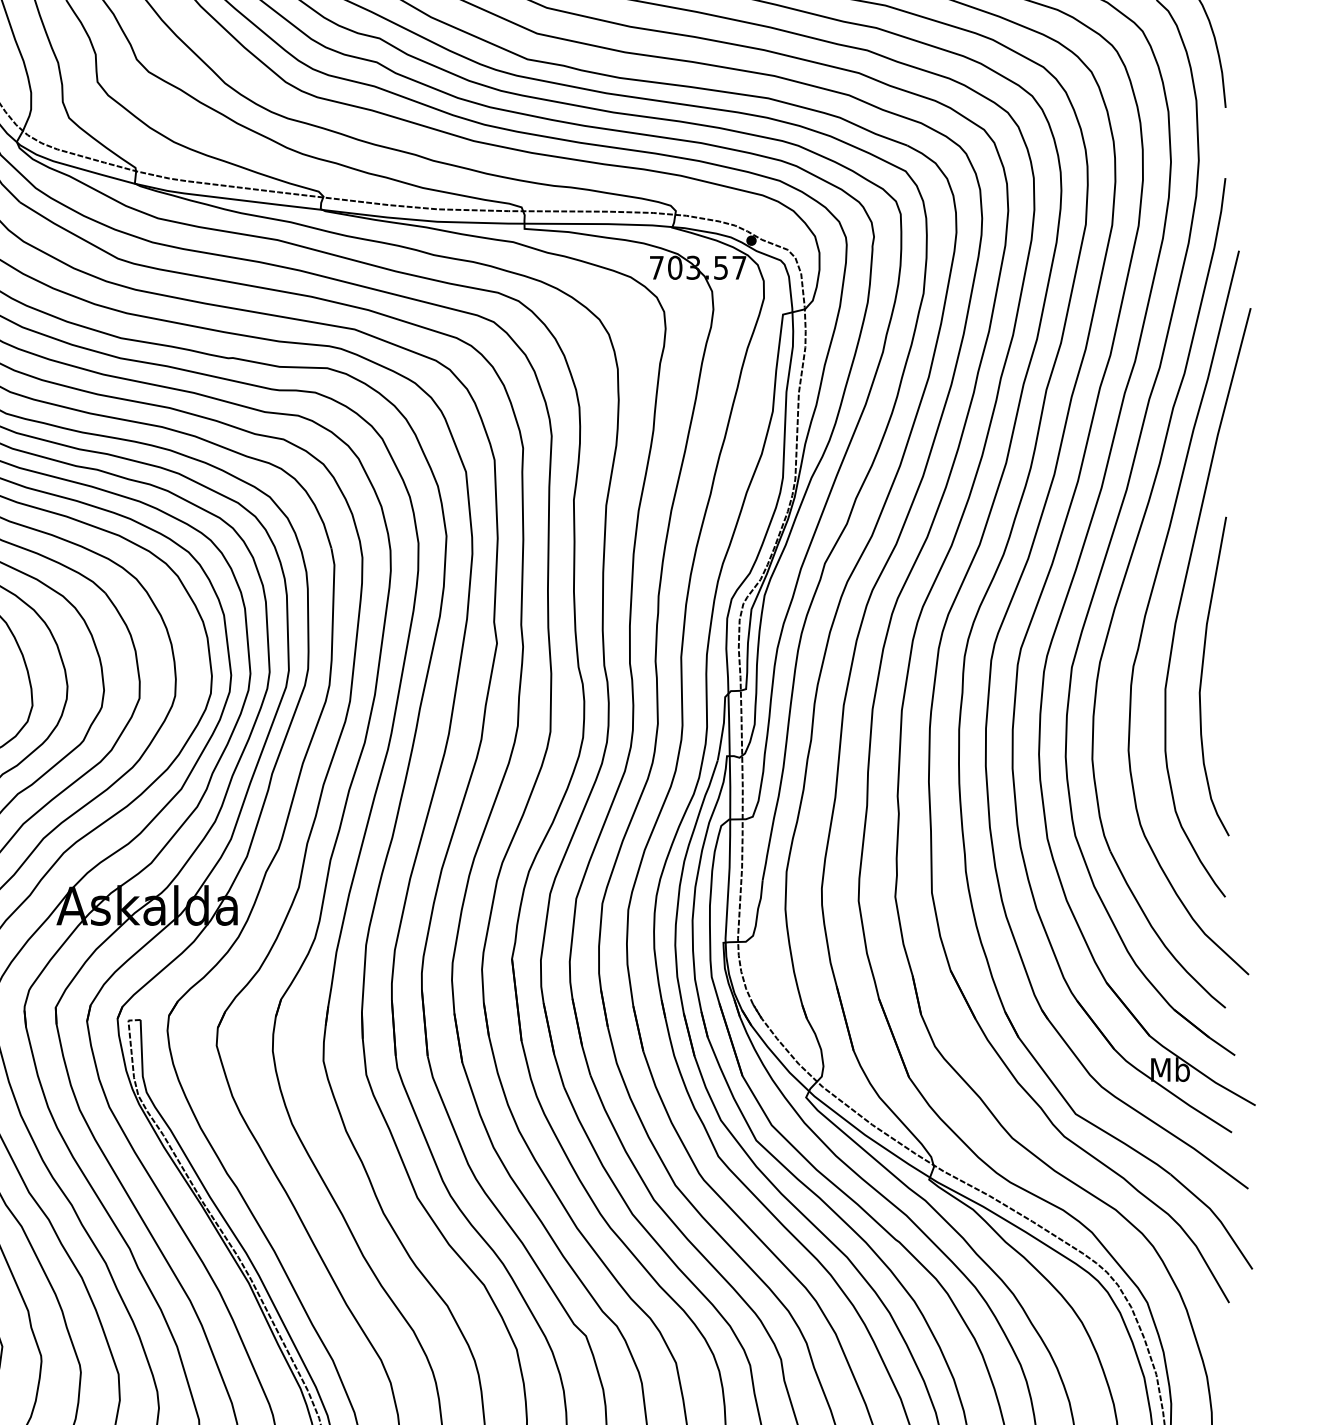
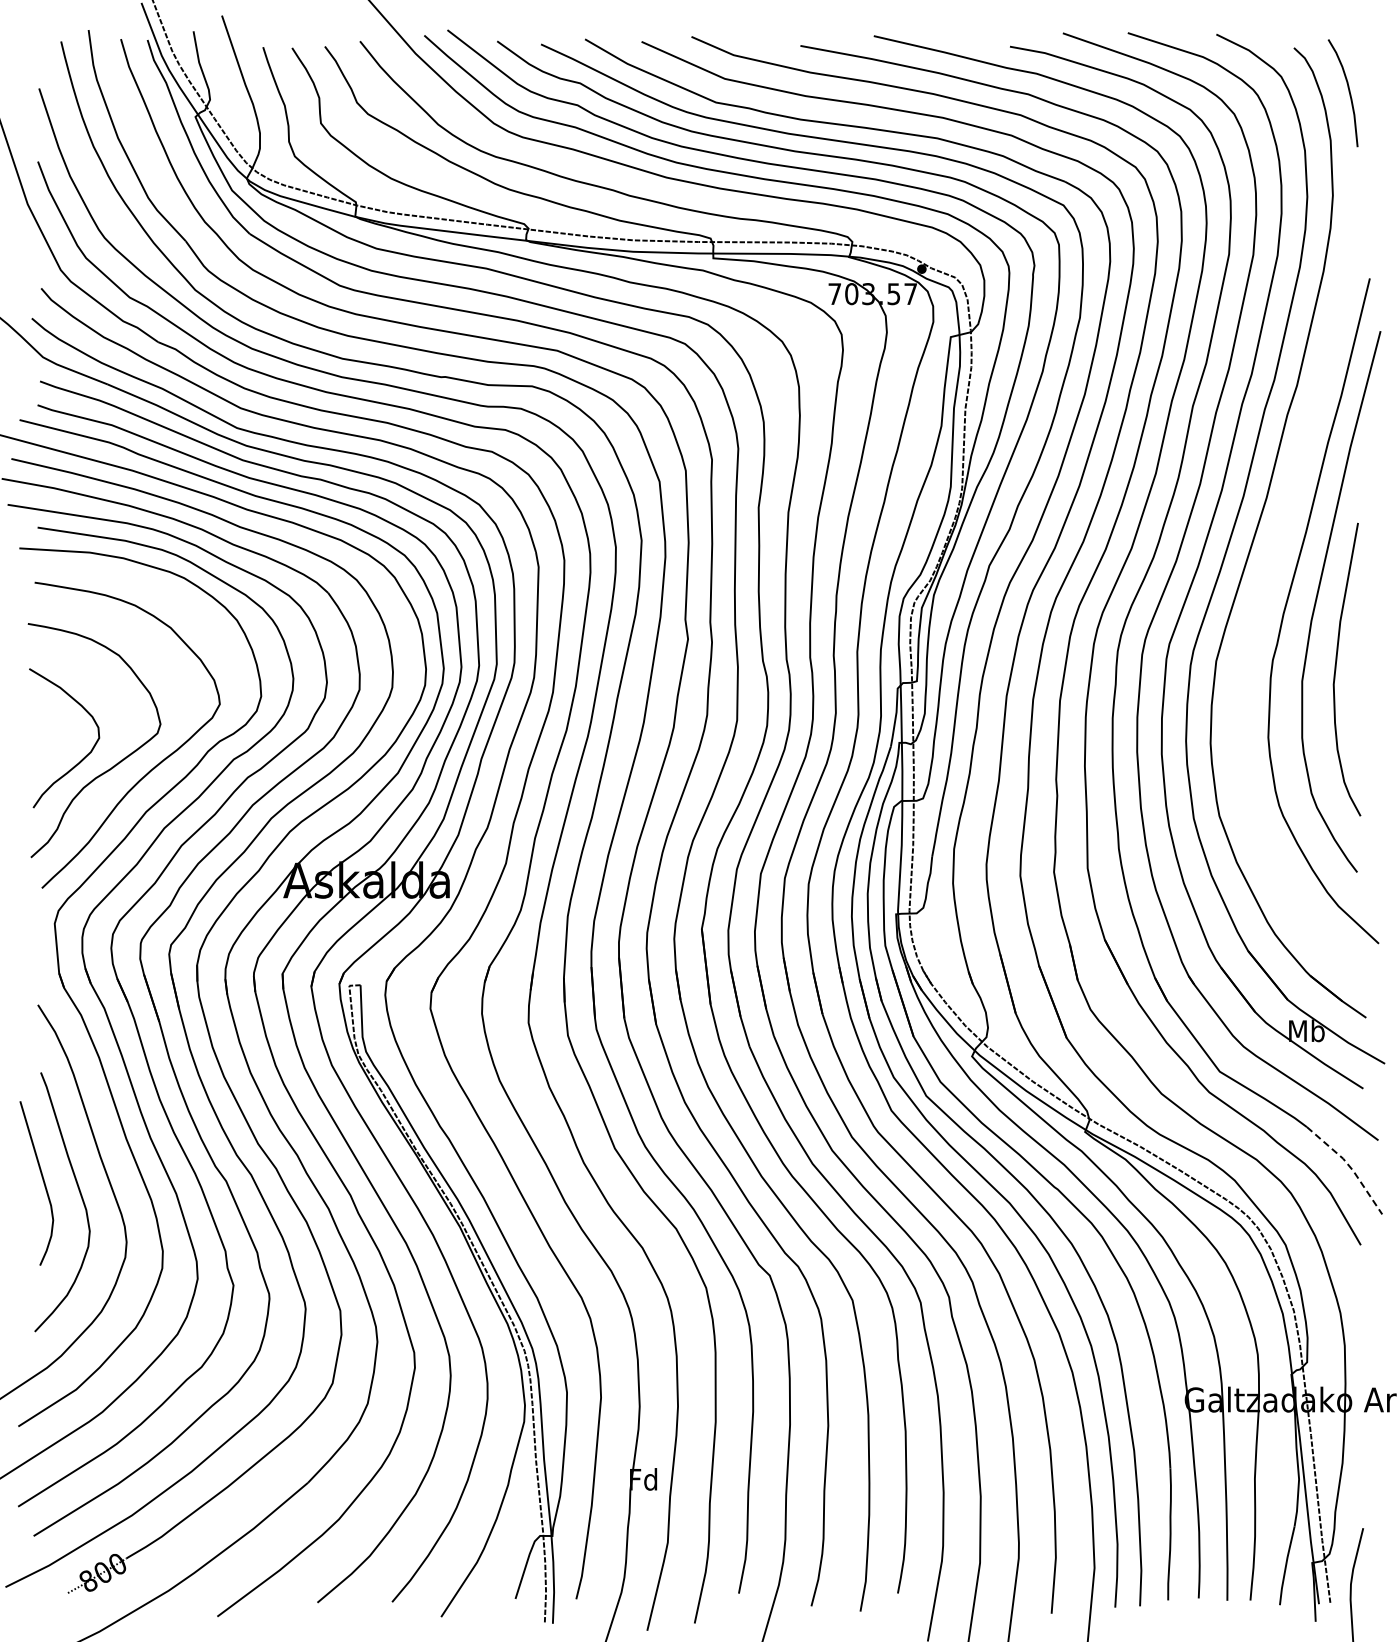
part: (1125, 579) -> (1265, 580), removed
line: (1217, 1218) -> (1350, 1167), solid -> dashed

